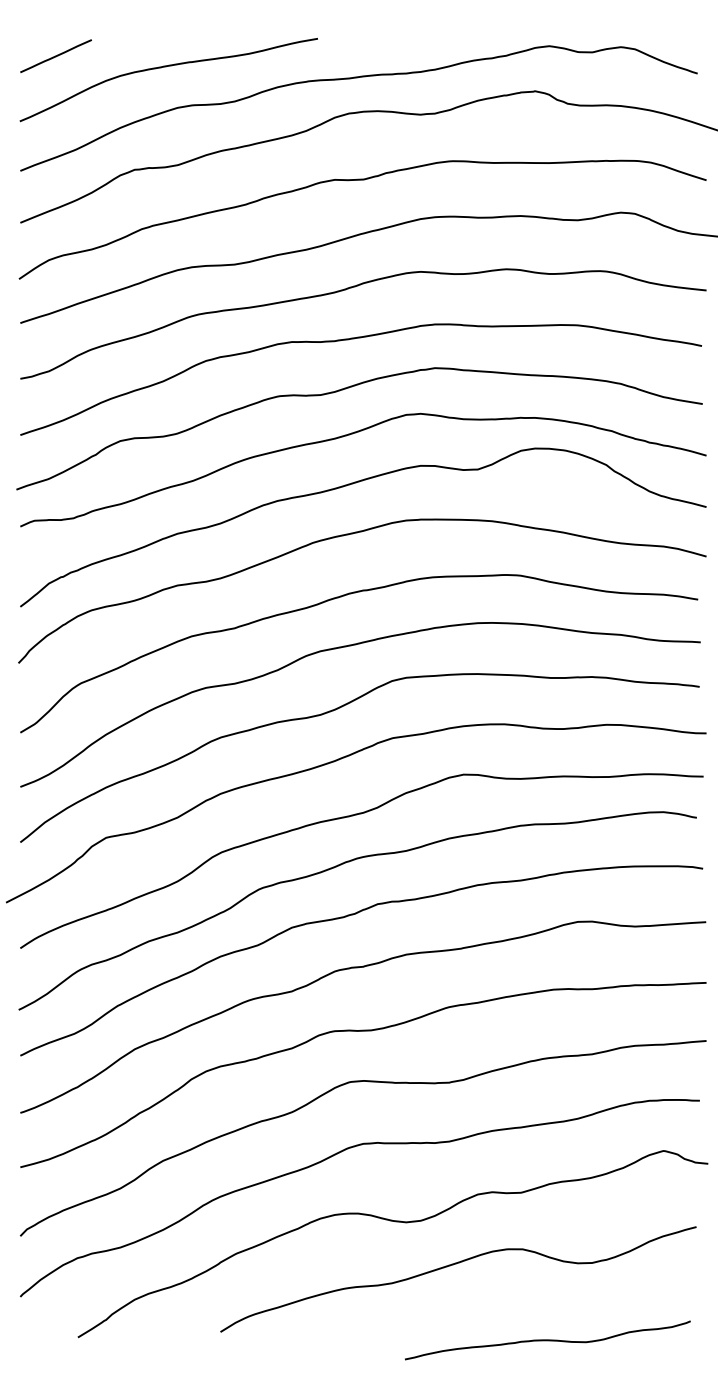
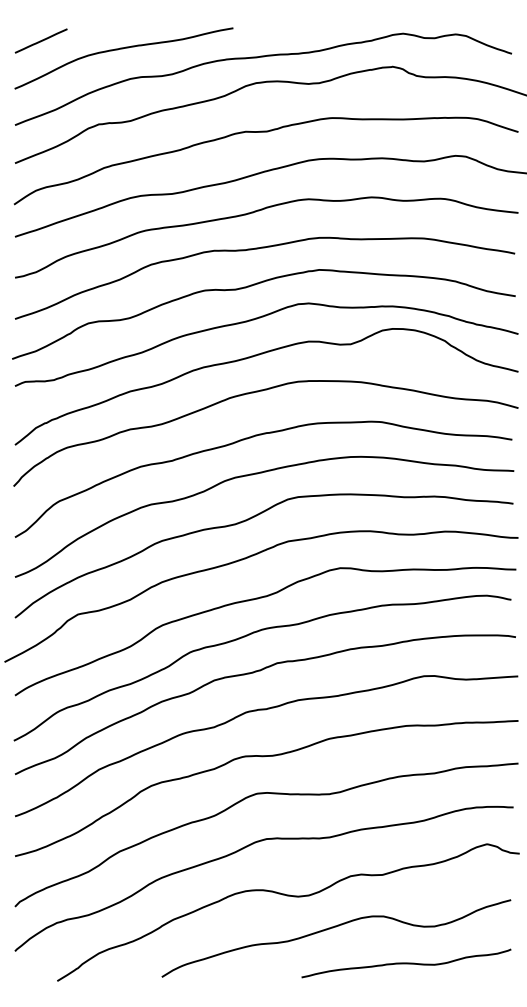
curve: (547, 1340) -> (406, 963), moved

